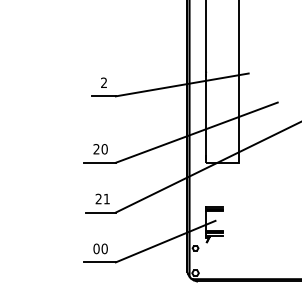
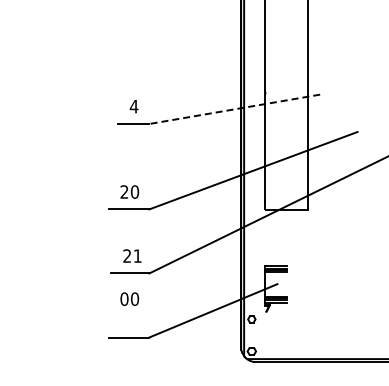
text: (103, 82) -> (133, 106), 2 -> 4
line: (182, 85) -> (234, 109), solid -> dashed
text: (100, 248) -> (129, 298), moved

